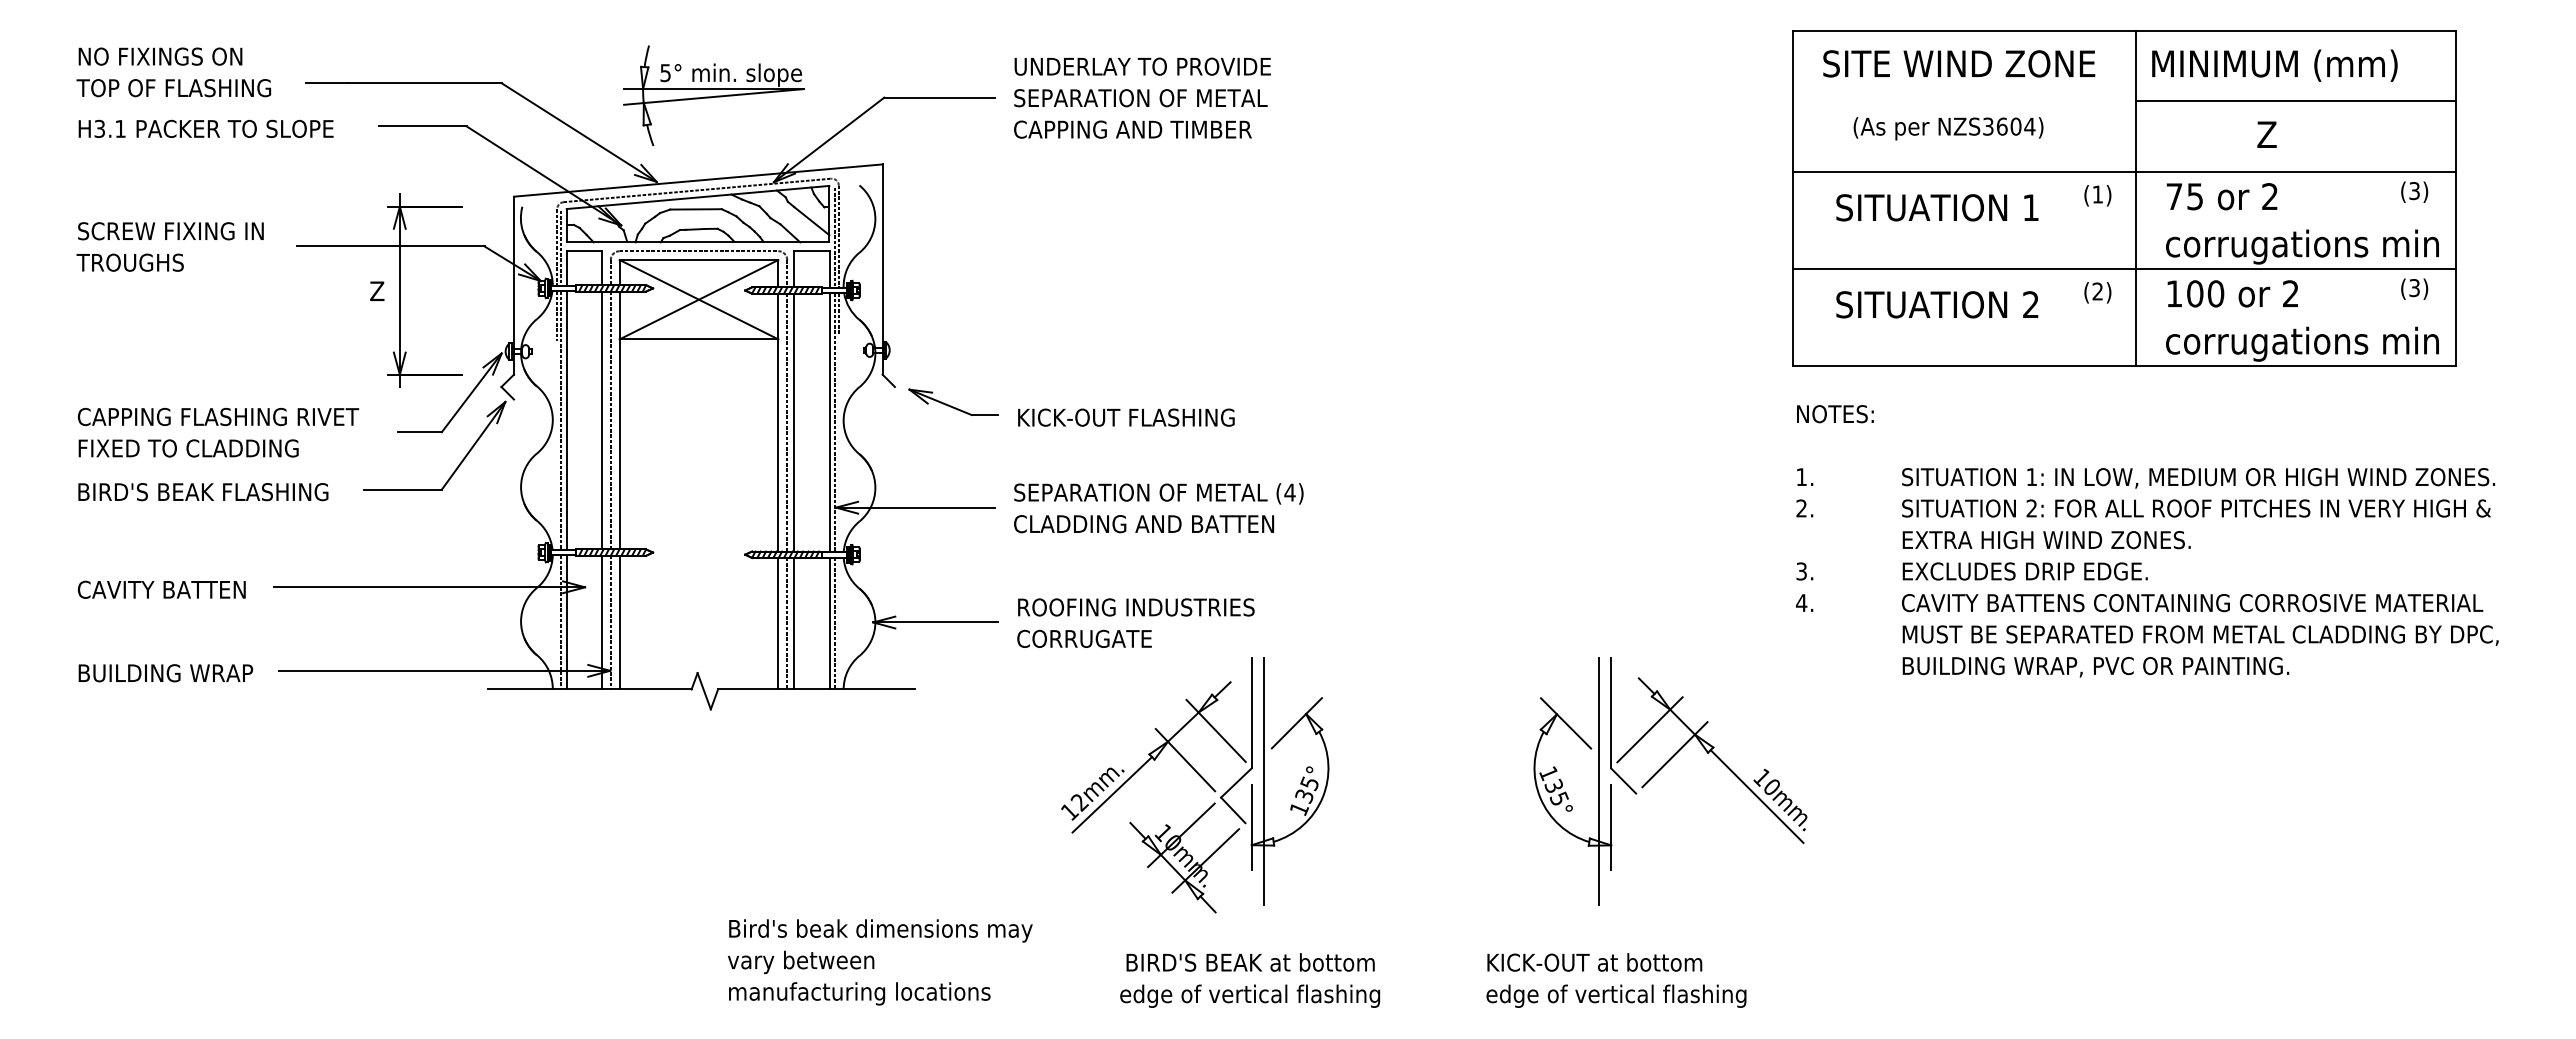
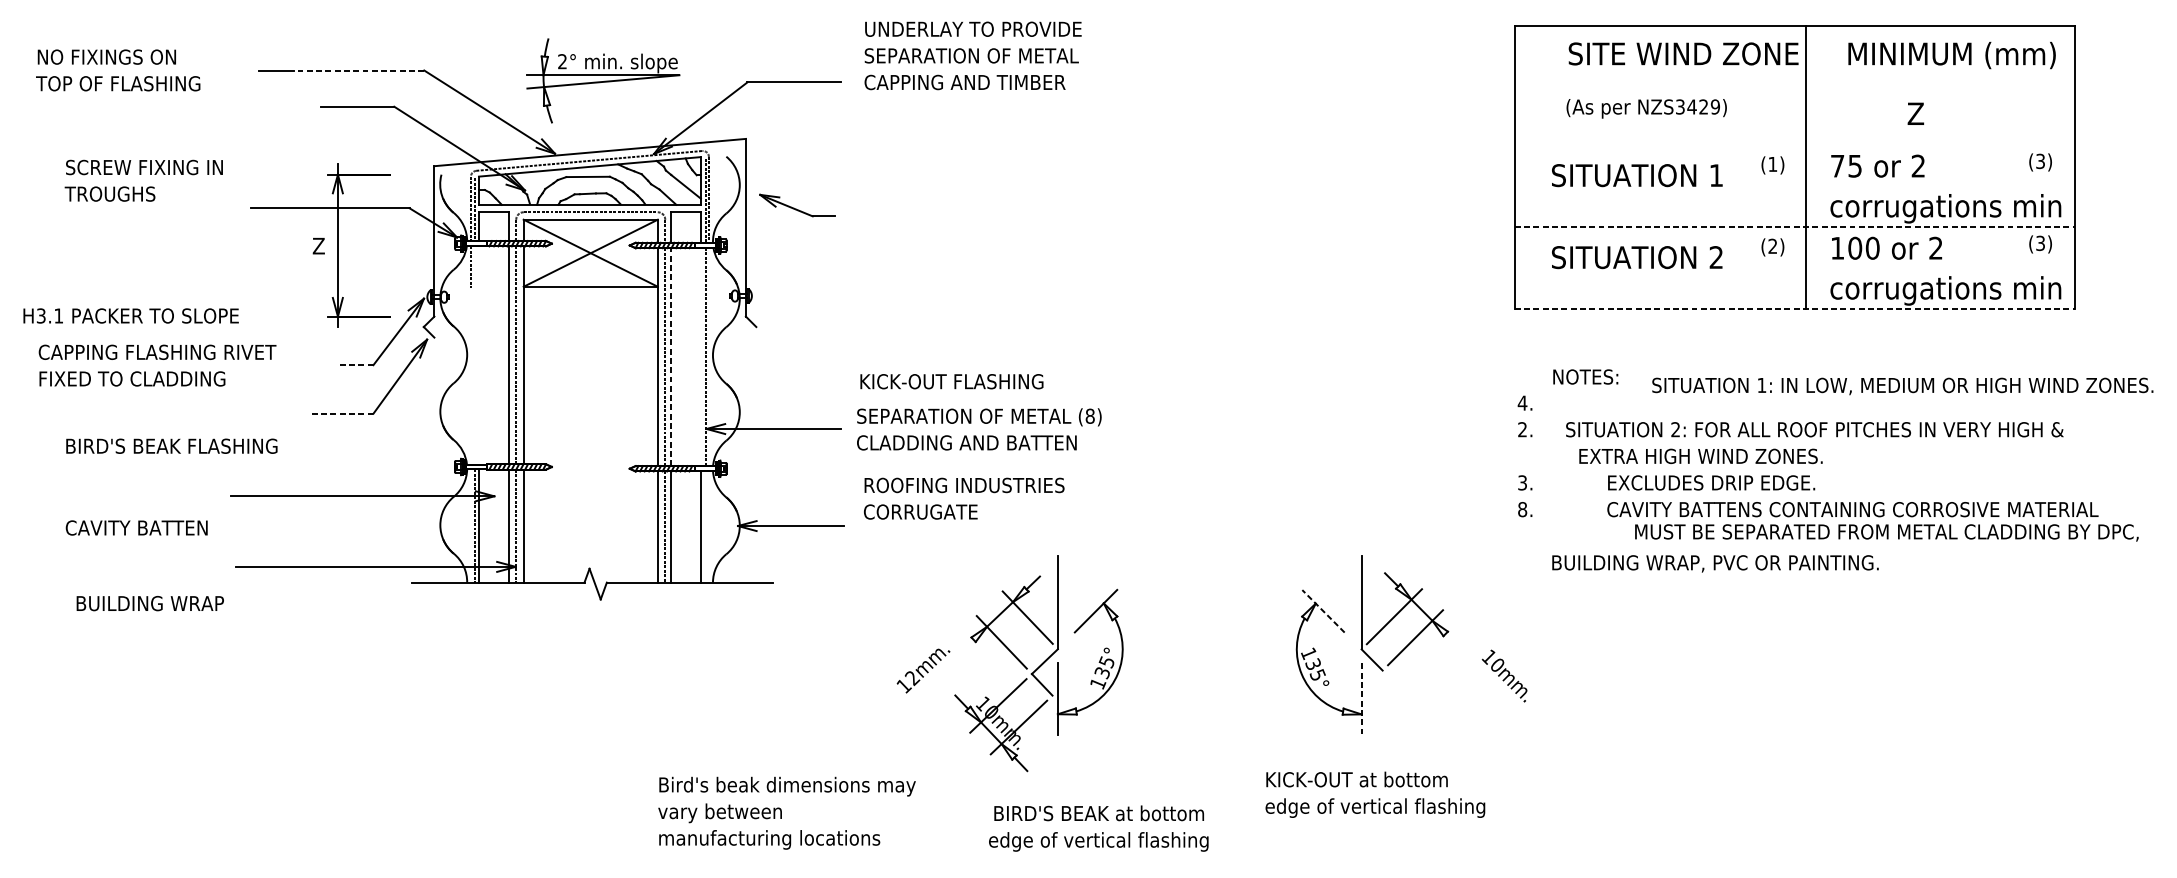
text: (1959, 63) -> (1683, 53), moved
text: (2274, 65) -> (1951, 55), moved
text: (173, 72) -> (117, 70), moved
text: (665, 73) -> (562, 62), 5° -> 2°
line: (424, 83) -> (358, 70), solid -> dashed
text: (1142, 97) -> (973, 55), moved
line: (2295, 101) -> (1939, 85), removed
text: (2015, 126) -> (1703, 106), NZS3604) -> NZS3429)
text: (205, 128) -> (130, 315), moved
line: (2123, 172) -> (1794, 145), removed
text: (169, 246) -> (143, 180), moved
line: (2124, 269) -> (1795, 227), solid -> dashed
line: (838, 314) -> (708, 265), removed
line: (2124, 366) -> (1795, 309), solid -> dashed
part: (953, 401) -> (797, 204), moved
text: (1835, 414) -> (1585, 377), moved
text: (1126, 417) -> (952, 381), moved
line: (561, 420) -> (474, 355), removed
line: (566, 420) -> (478, 355), removed
line: (794, 422) -> (671, 357), solid -> dashed
line: (829, 422) -> (701, 357), removed
text: (218, 432) -> (157, 365), moved
line: (419, 432) -> (354, 365), solid -> dashed
text: (1801, 476) -> (1522, 402), 1. -> 4.
text: (2198, 478) -> (1902, 386), moved
line: (402, 489) -> (340, 413), solid -> dashed
text: (203, 492) -> (171, 446), moved
text: (1289, 492) -> (1089, 416), (4) -> (8)
text: (2196, 508) -> (1814, 429), moved
text: (2046, 540) -> (1700, 456), moved
text: (161, 589) -> (136, 527), moved
text: (1801, 603) -> (1522, 509), 4. -> 8.
text: (1135, 622) -> (963, 498), moved
line: (834, 623) -> (705, 526), removed
text: (2200, 635) -> (1886, 532), moved
text: (2095, 667) -> (1715, 564), moved
text: (165, 673) -> (150, 603), moved
line: (1565, 723) -> (1323, 611), solid -> dashed
line: (1263, 780) -> (1067, 659), removed
line: (1599, 781) -> (1351, 660), removed
line: (1112, 794) -> (940, 671), removed
line: (1756, 796) -> (1484, 673), removed
line: (1611, 827) -> (1361, 699), solid -> dashed
text: (880, 962) -> (787, 813), moved
text: (1250, 980) -> (1099, 828), moved
text: (1616, 980) -> (1375, 794), moved

